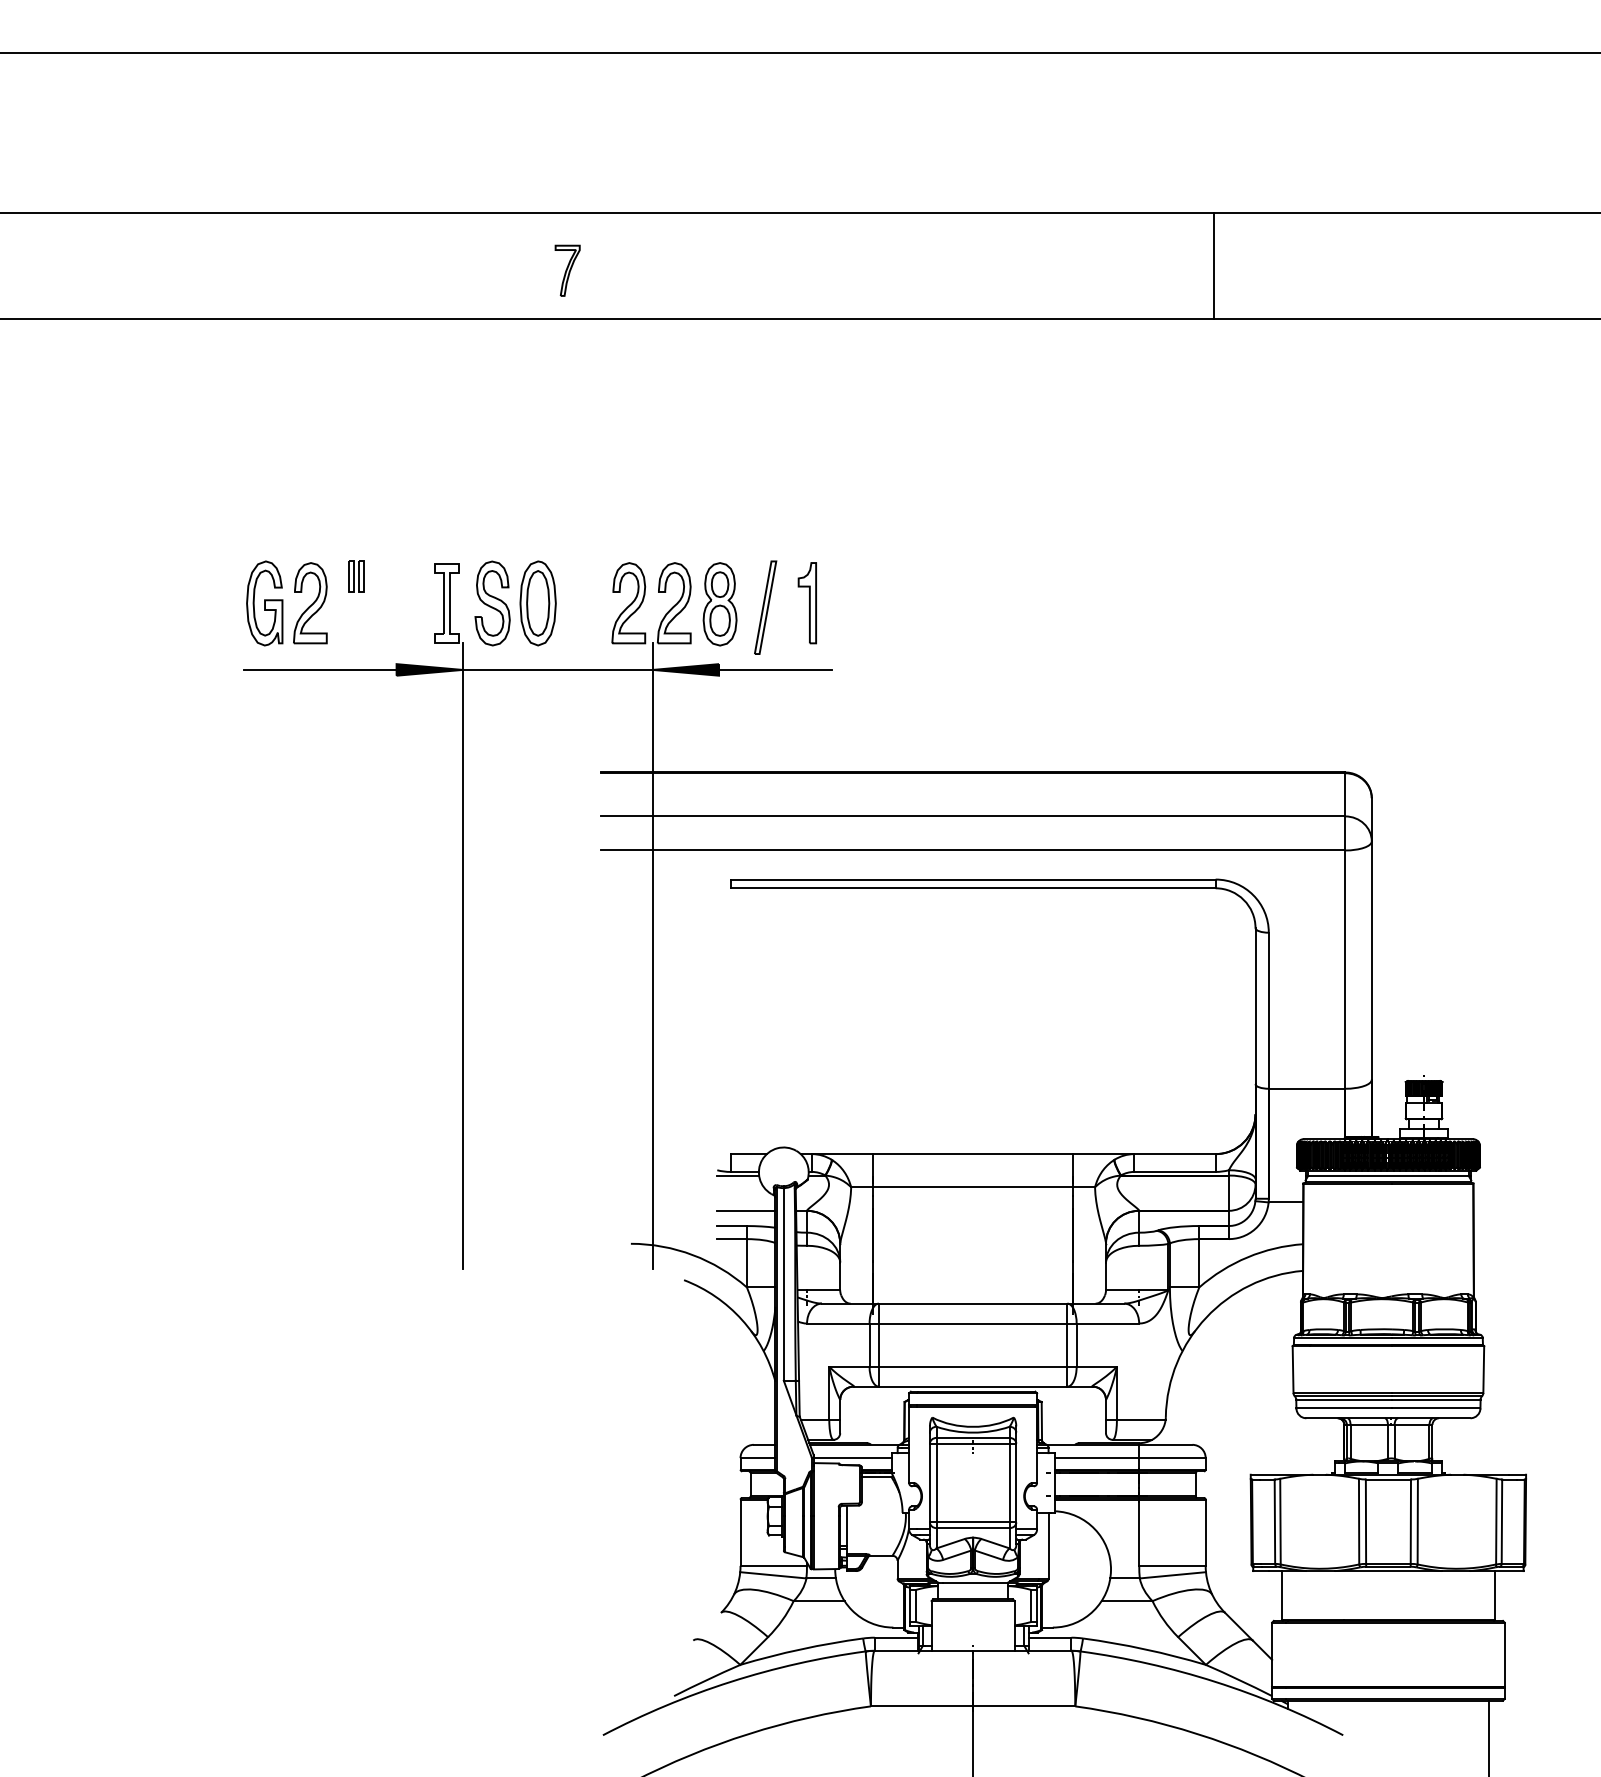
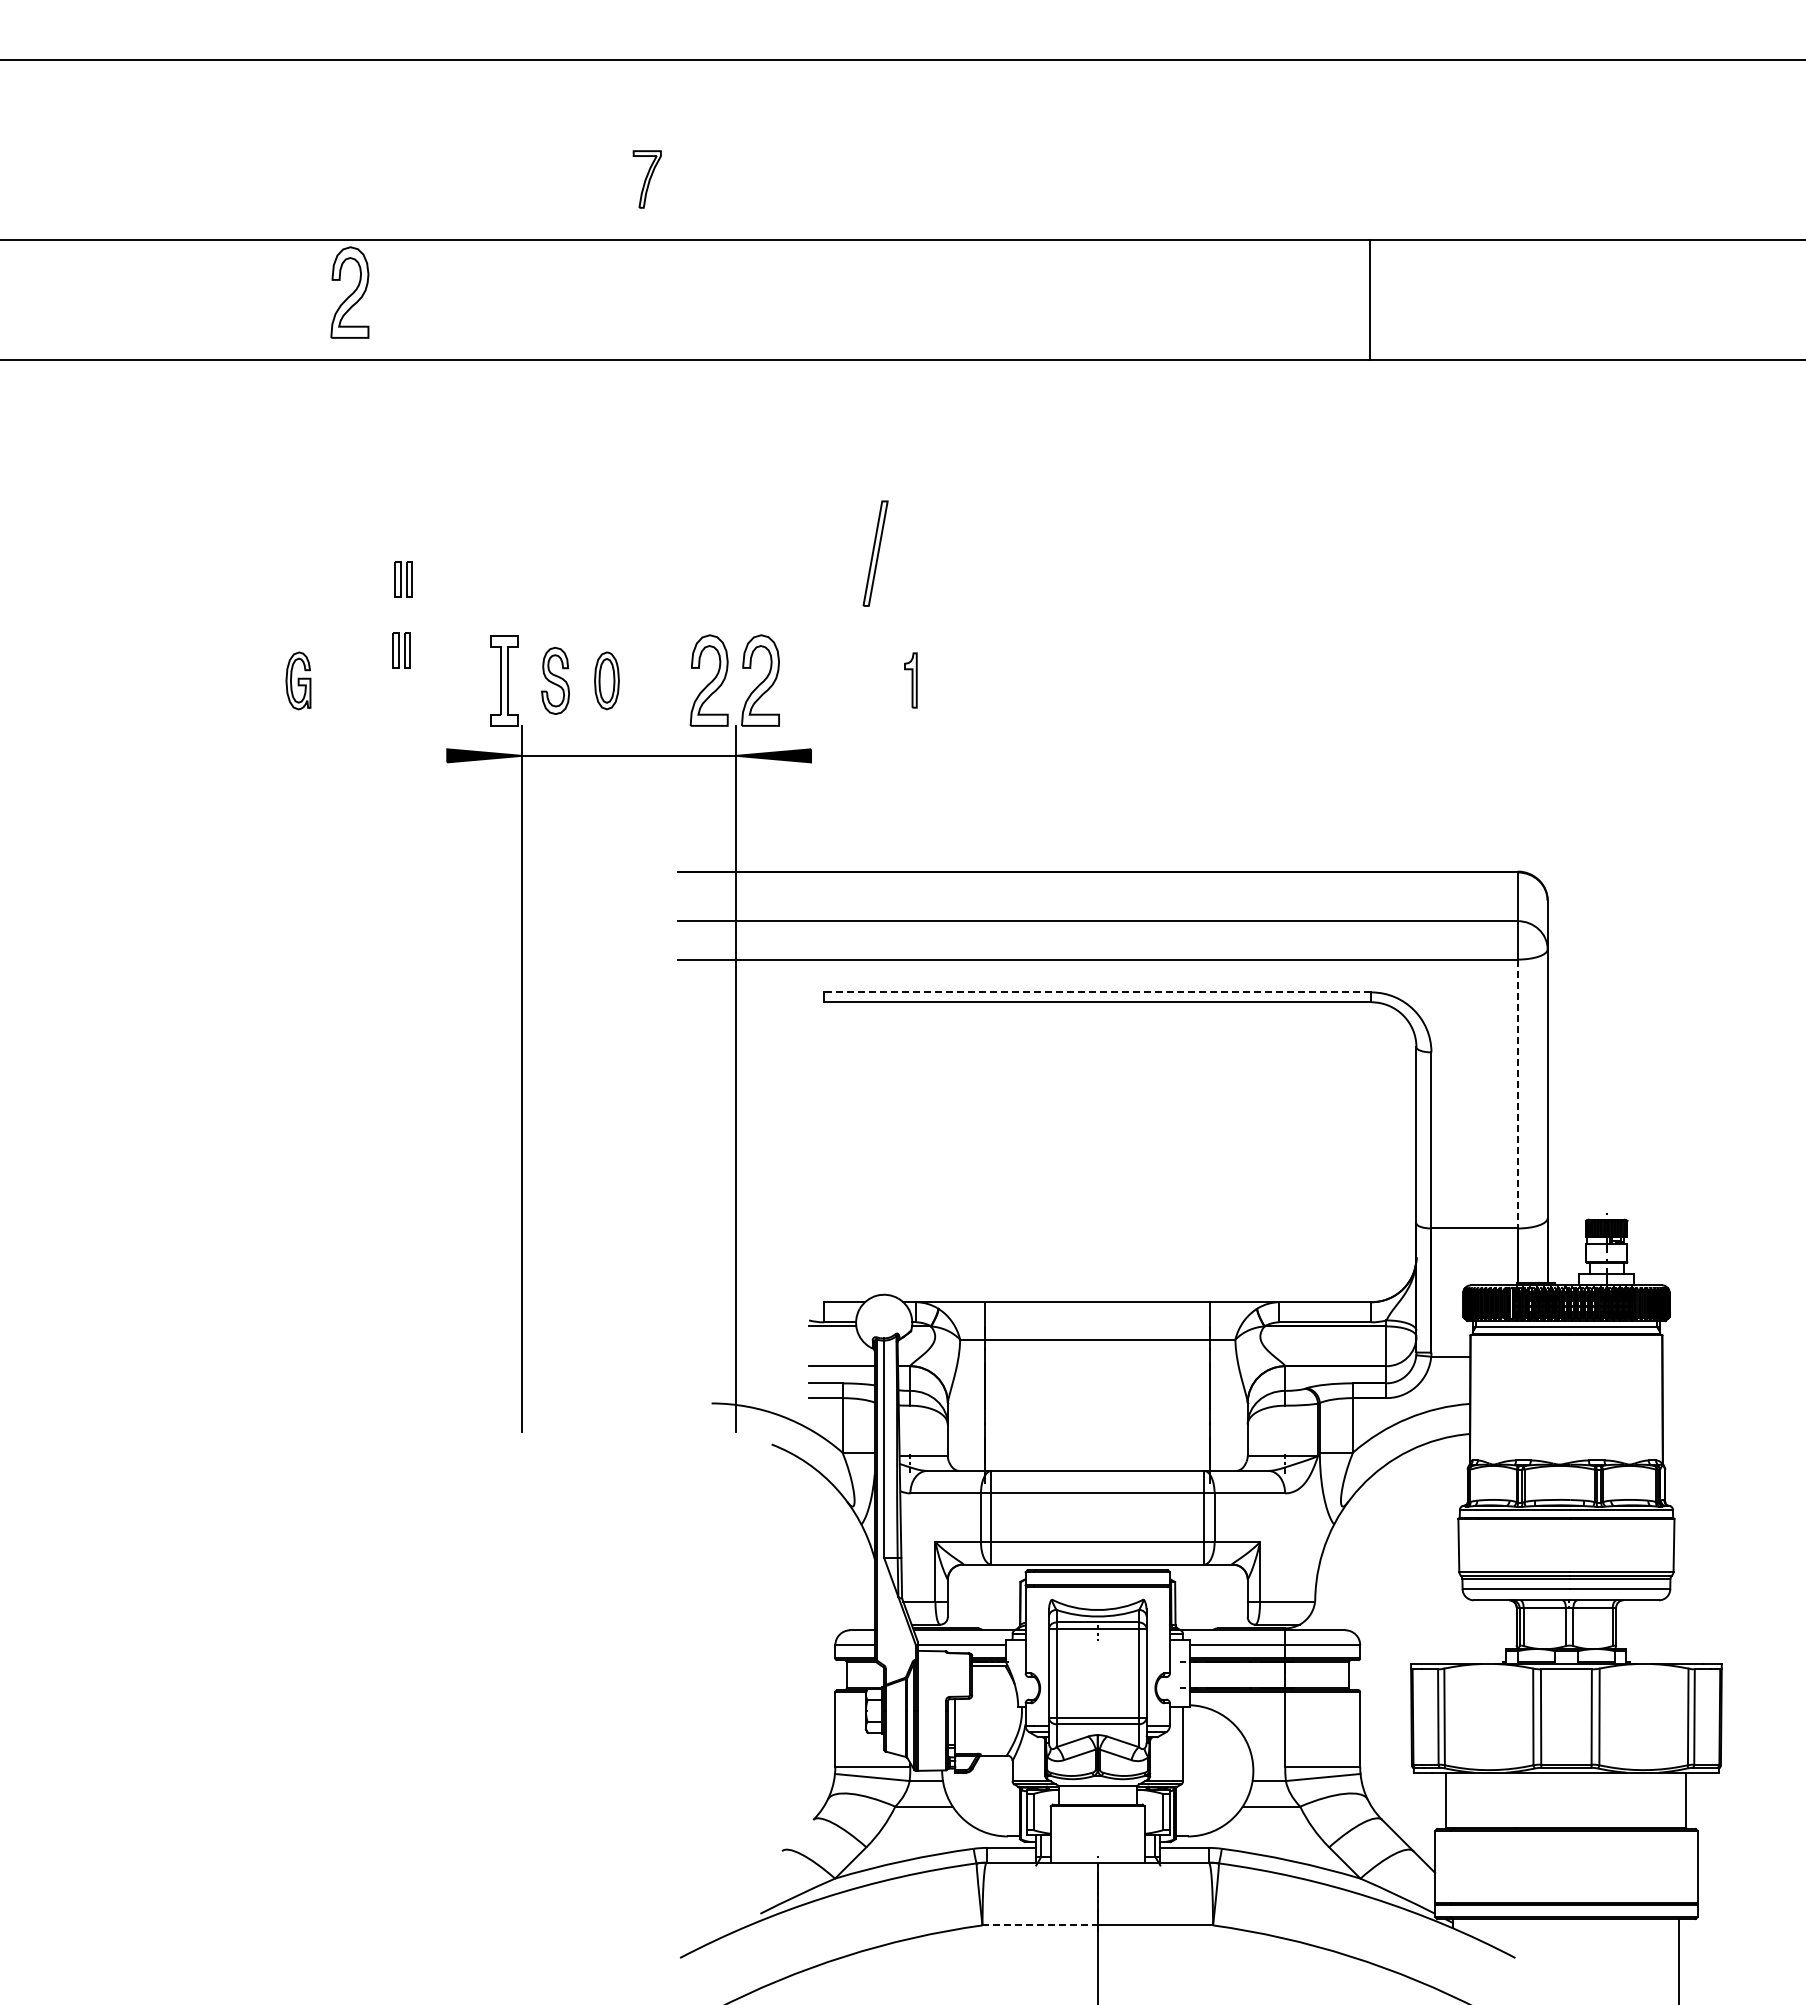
part: (566, 270) -> (646, 179), moved
part: (357, 513) -> (403, 579), added
part: (264, 603) -> (298, 680), size x0.6
part: (309, 603) -> (349, 292), moved
part: (492, 603) -> (555, 680), size x0.7
part: (537, 603) -> (606, 680), size x0.6
part: (807, 603) -> (910, 680), size x0.6
part: (719, 604) -> (811, 681), removed
part: (765, 607) -> (875, 553), moved
line: (320, 669) -> (361, 755), removed
line: (775, 669) -> (874, 755), removed
line: (972, 879) -> (1097, 992), solid -> dashed
line: (1345, 970) -> (1517, 1094), solid -> dashed
line: (922, 1706) -> (1040, 1925), solid -> dashed

